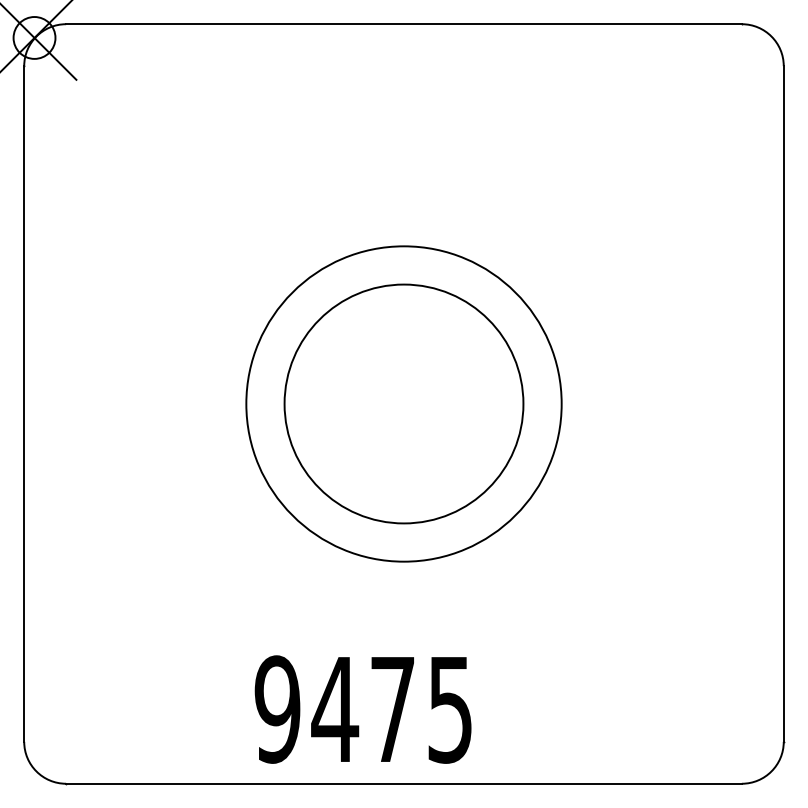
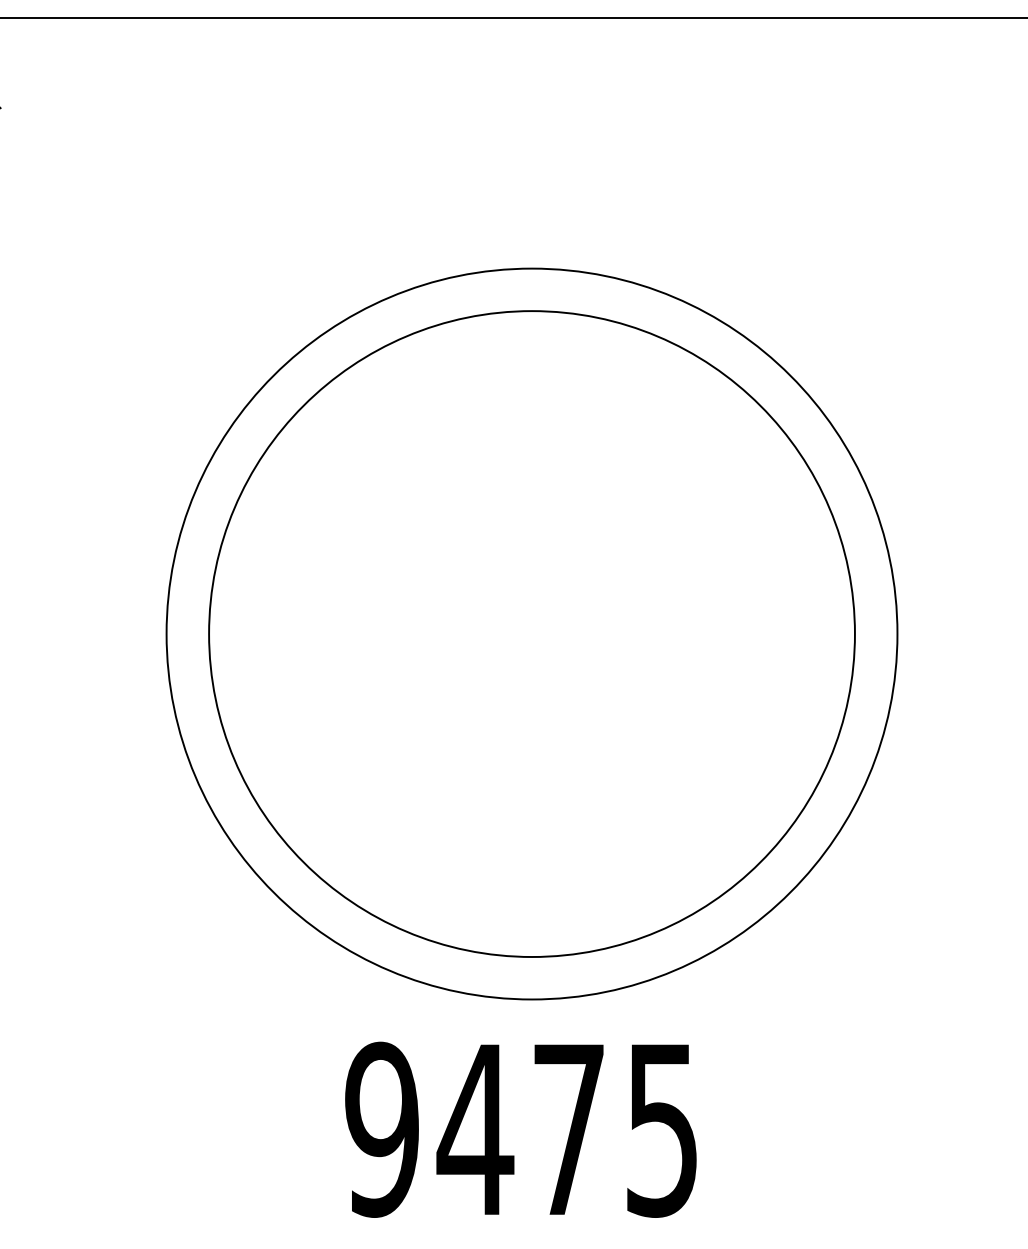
circle: (403, 403) -> (531, 633), size x1.43
circle: (403, 403) -> (531, 633), size x1.67
text: (362, 709) -> (519, 1129), moved

